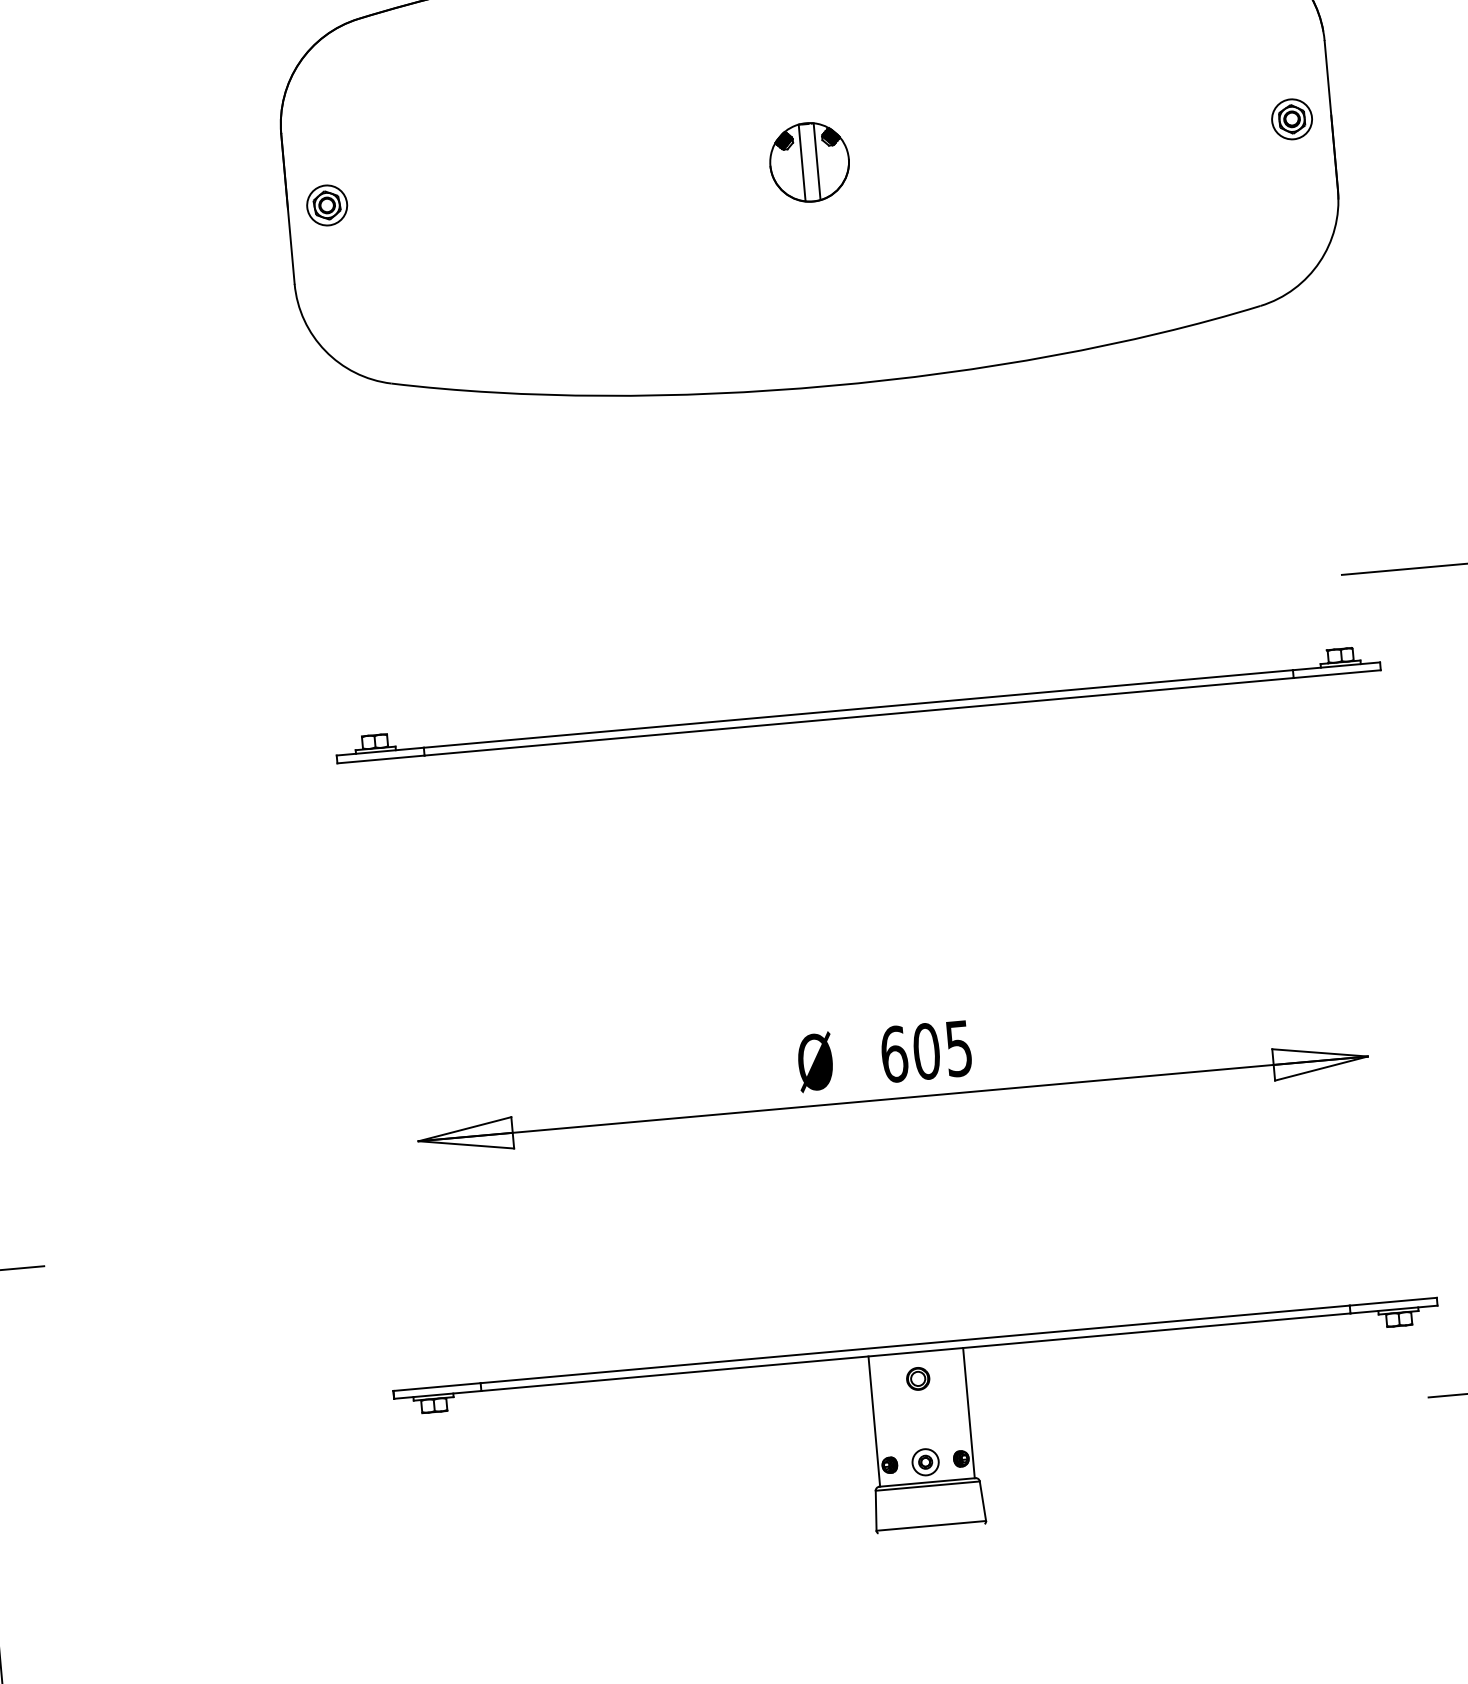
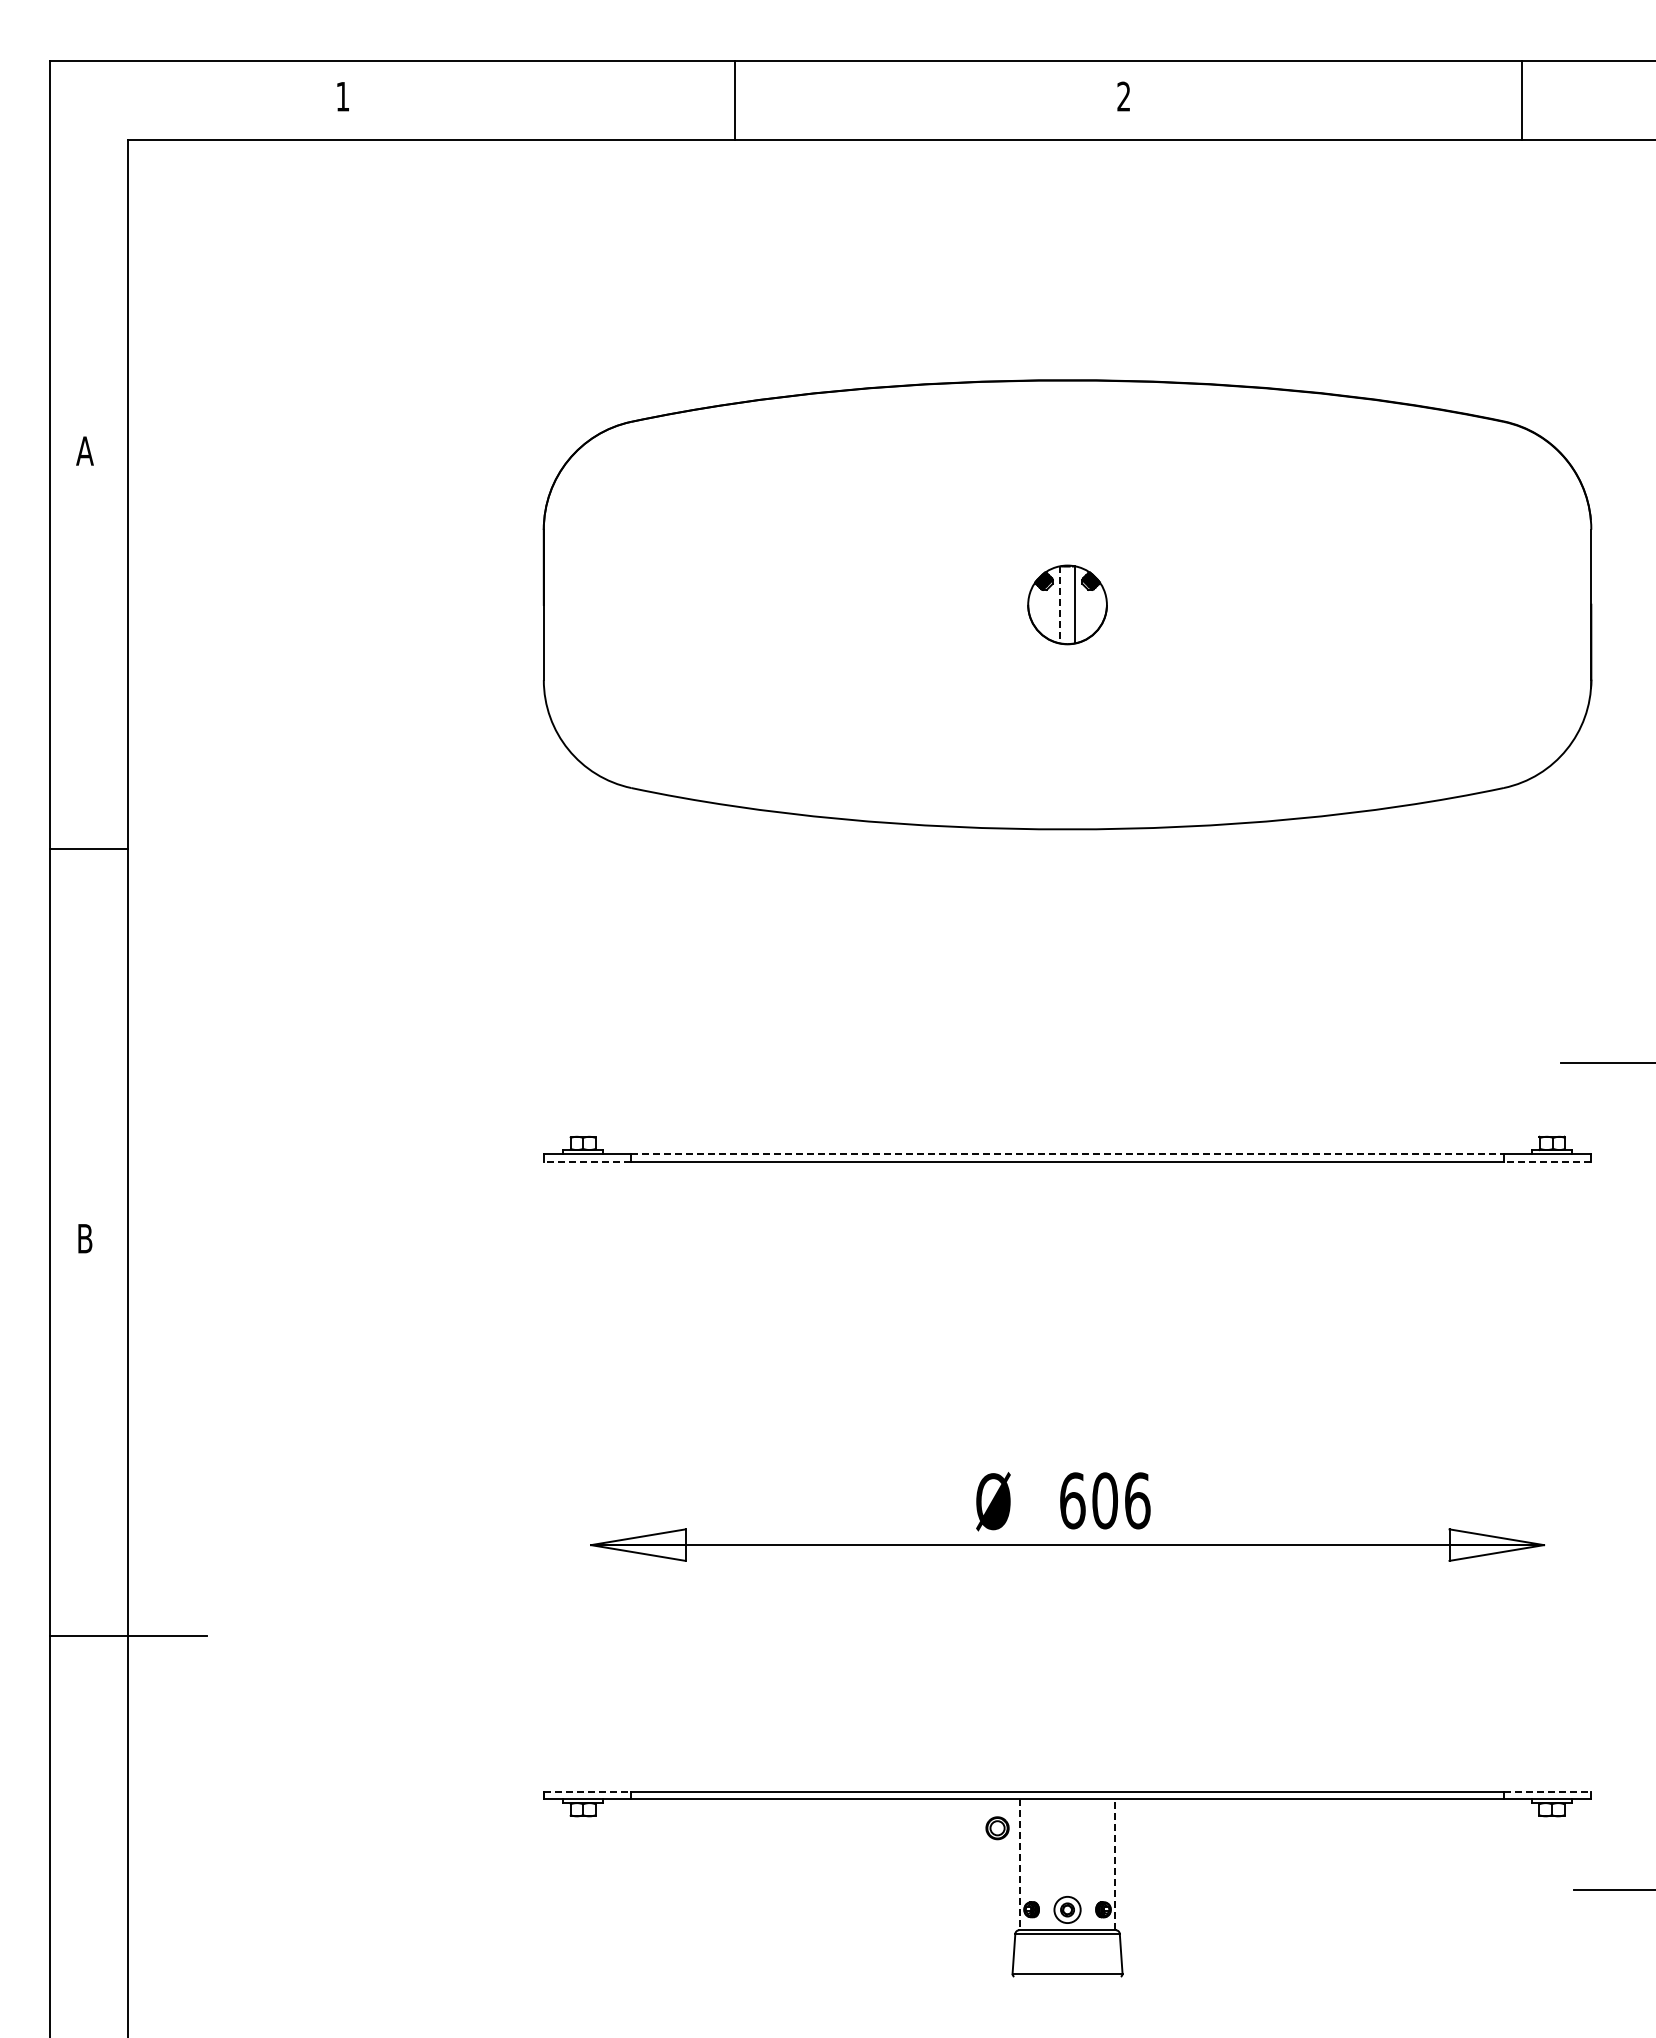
part: (1291, 118) -> (1551, 604), removed
line: (802, 162) -> (1060, 604), solid -> dashed
part: (327, 205) -> (583, 604), removed
line: (1337, 674) -> (1547, 1161), solid -> dashed
line: (859, 708) -> (1068, 1153), solid -> dashed
line: (380, 759) -> (587, 1161), solid -> dashed
text: (958, 1048) -> (1137, 1500), 605 -> 606
line: (1393, 1301) -> (1547, 1791), solid -> dashed
part: (918, 1379) -> (997, 1828), moved
line: (436, 1386) -> (587, 1791), solid -> dashed
line: (969, 1412) -> (1115, 1864), solid -> dashed
line: (874, 1422) -> (1020, 1865), solid -> dashed

